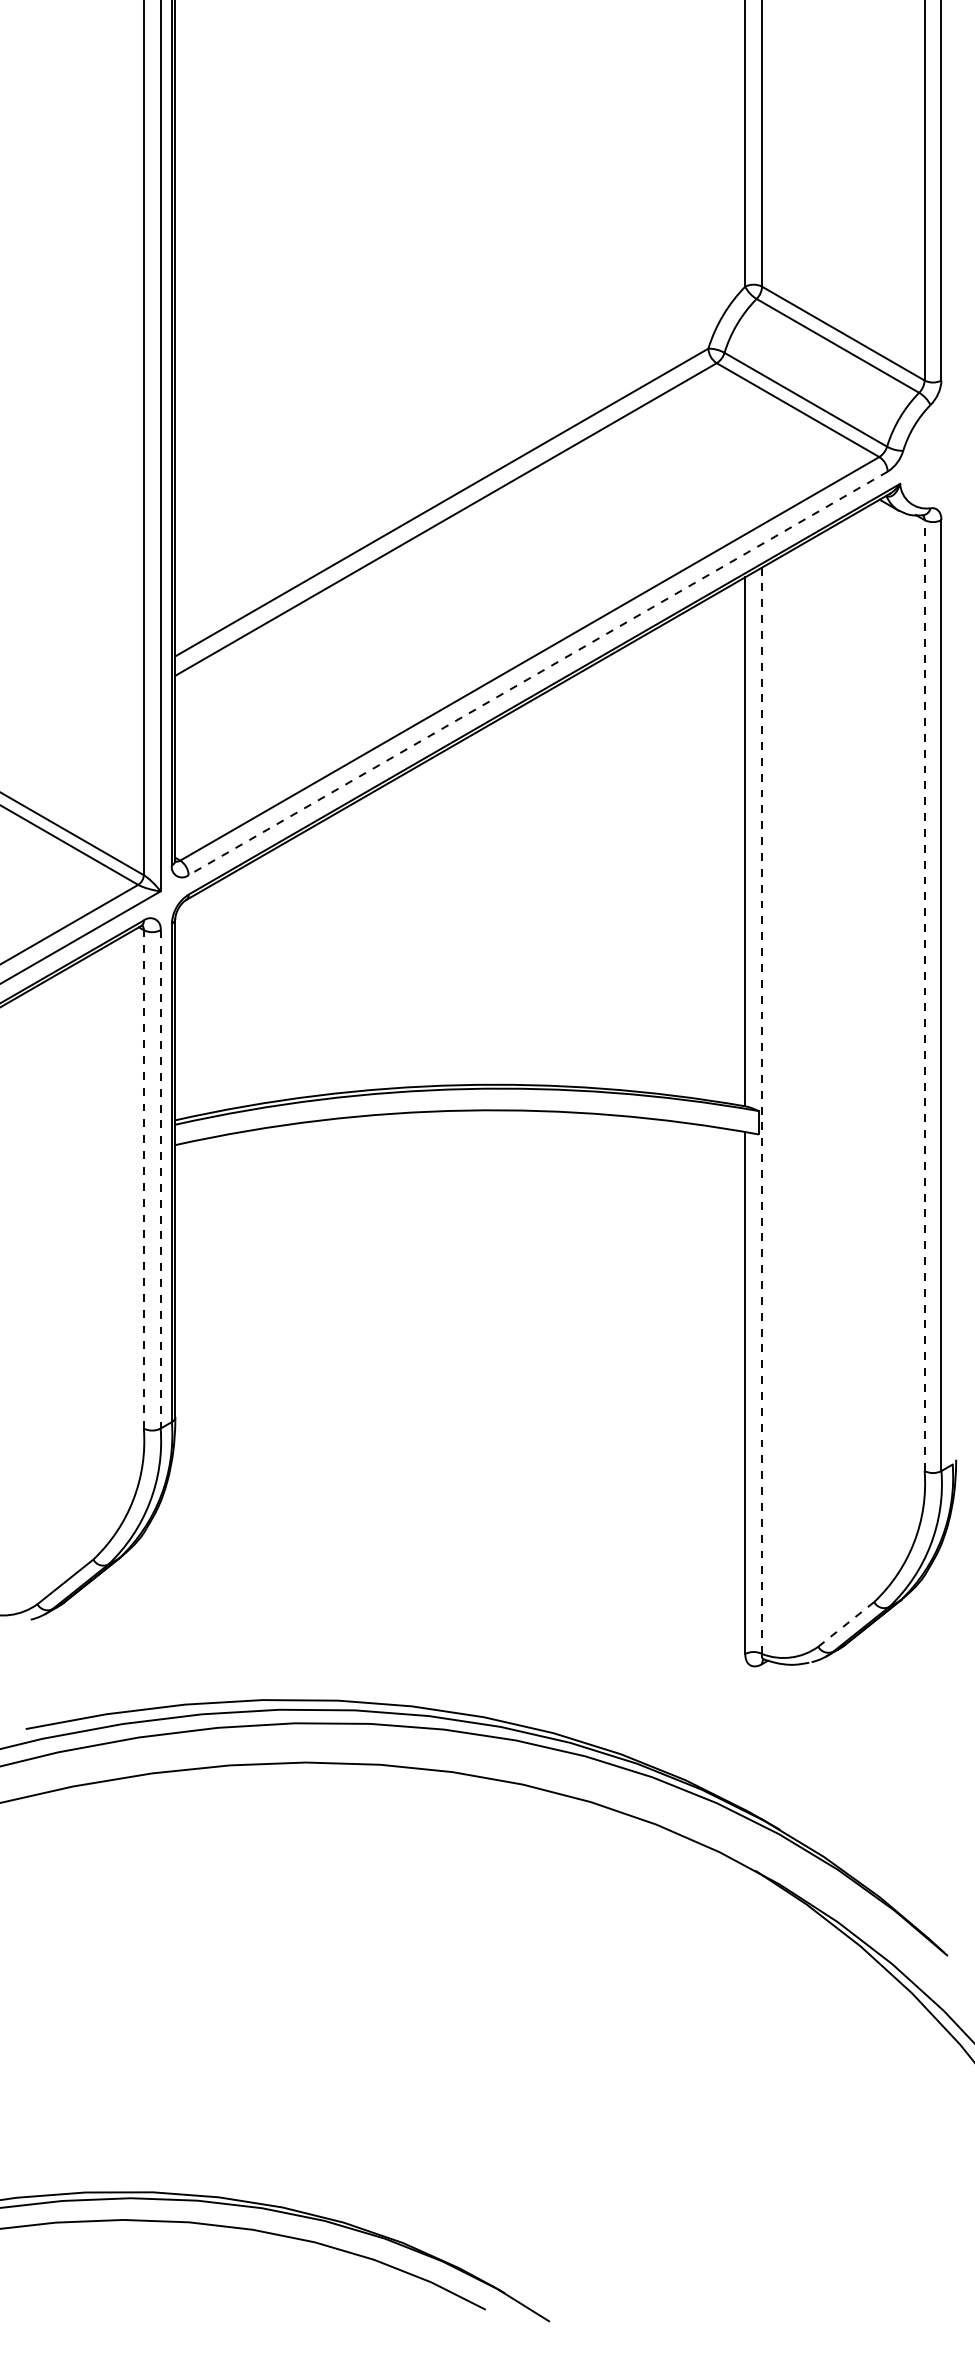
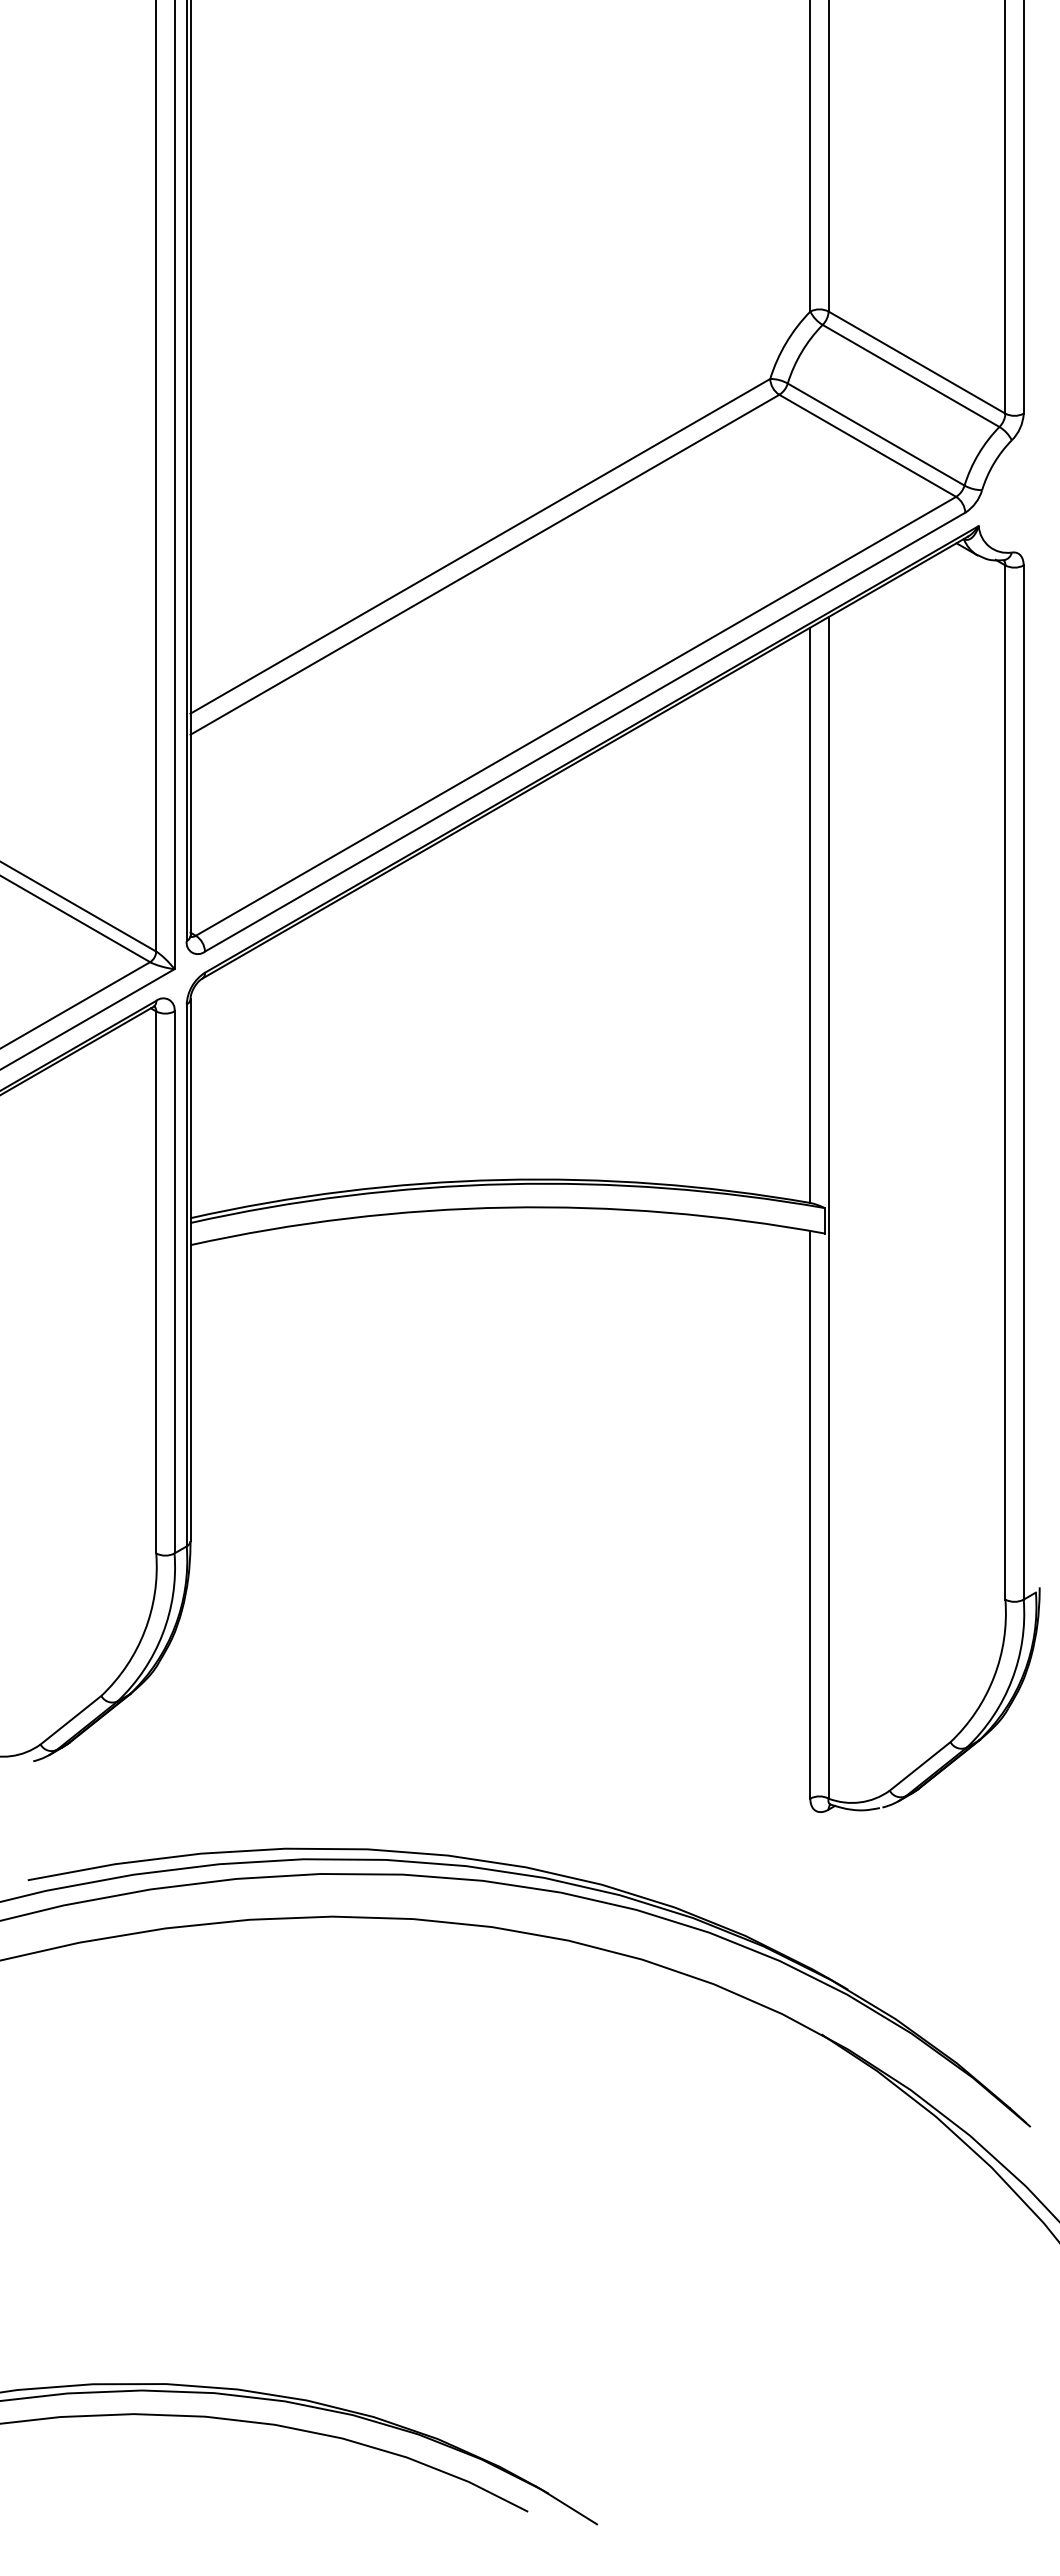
line: (538, 673) -> (585, 732), dashed -> solid
line: (924, 995) -> (1005, 1082), dashed -> solid
line: (761, 1110) -> (828, 1207), dashed -> solid
line: (144, 1178) -> (156, 1281), dashed -> solid
line: (160, 1179) -> (174, 1282), dashed -> solid
line: (846, 1624) -> (920, 1766), dashed -> solid

